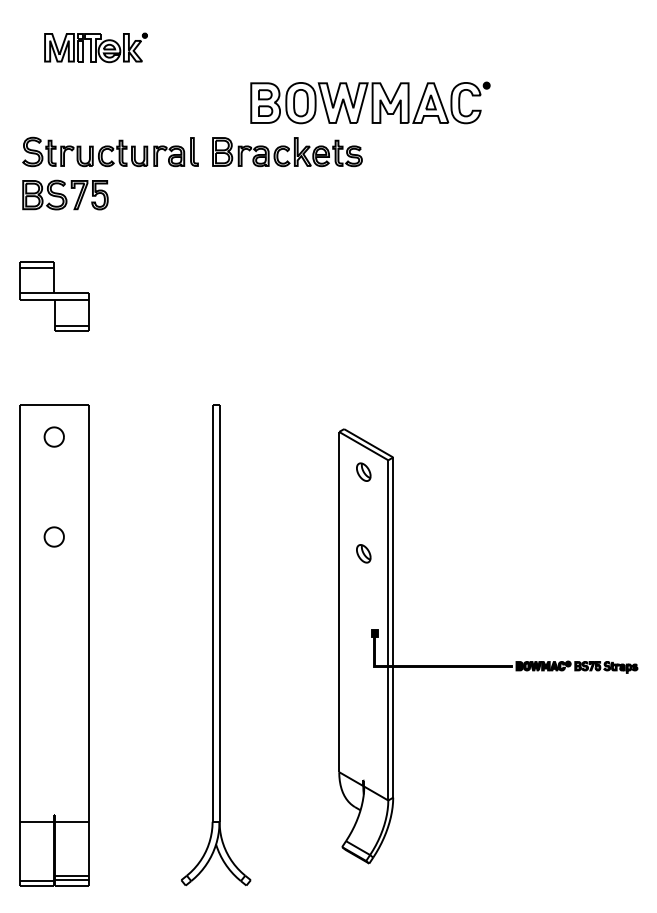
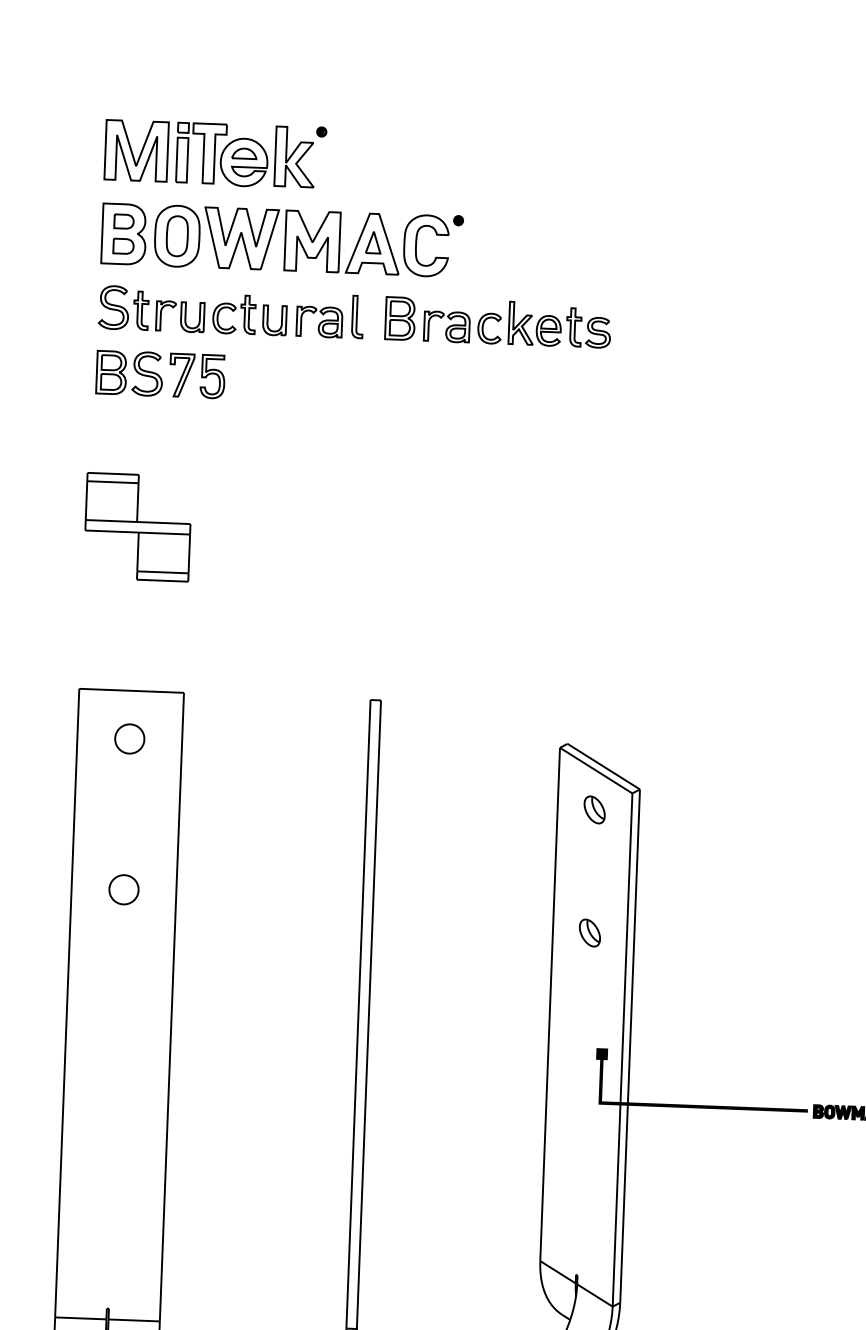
part: (95, 47) -> (214, 153), size x1.43
part: (370, 102) -> (282, 239), moved

